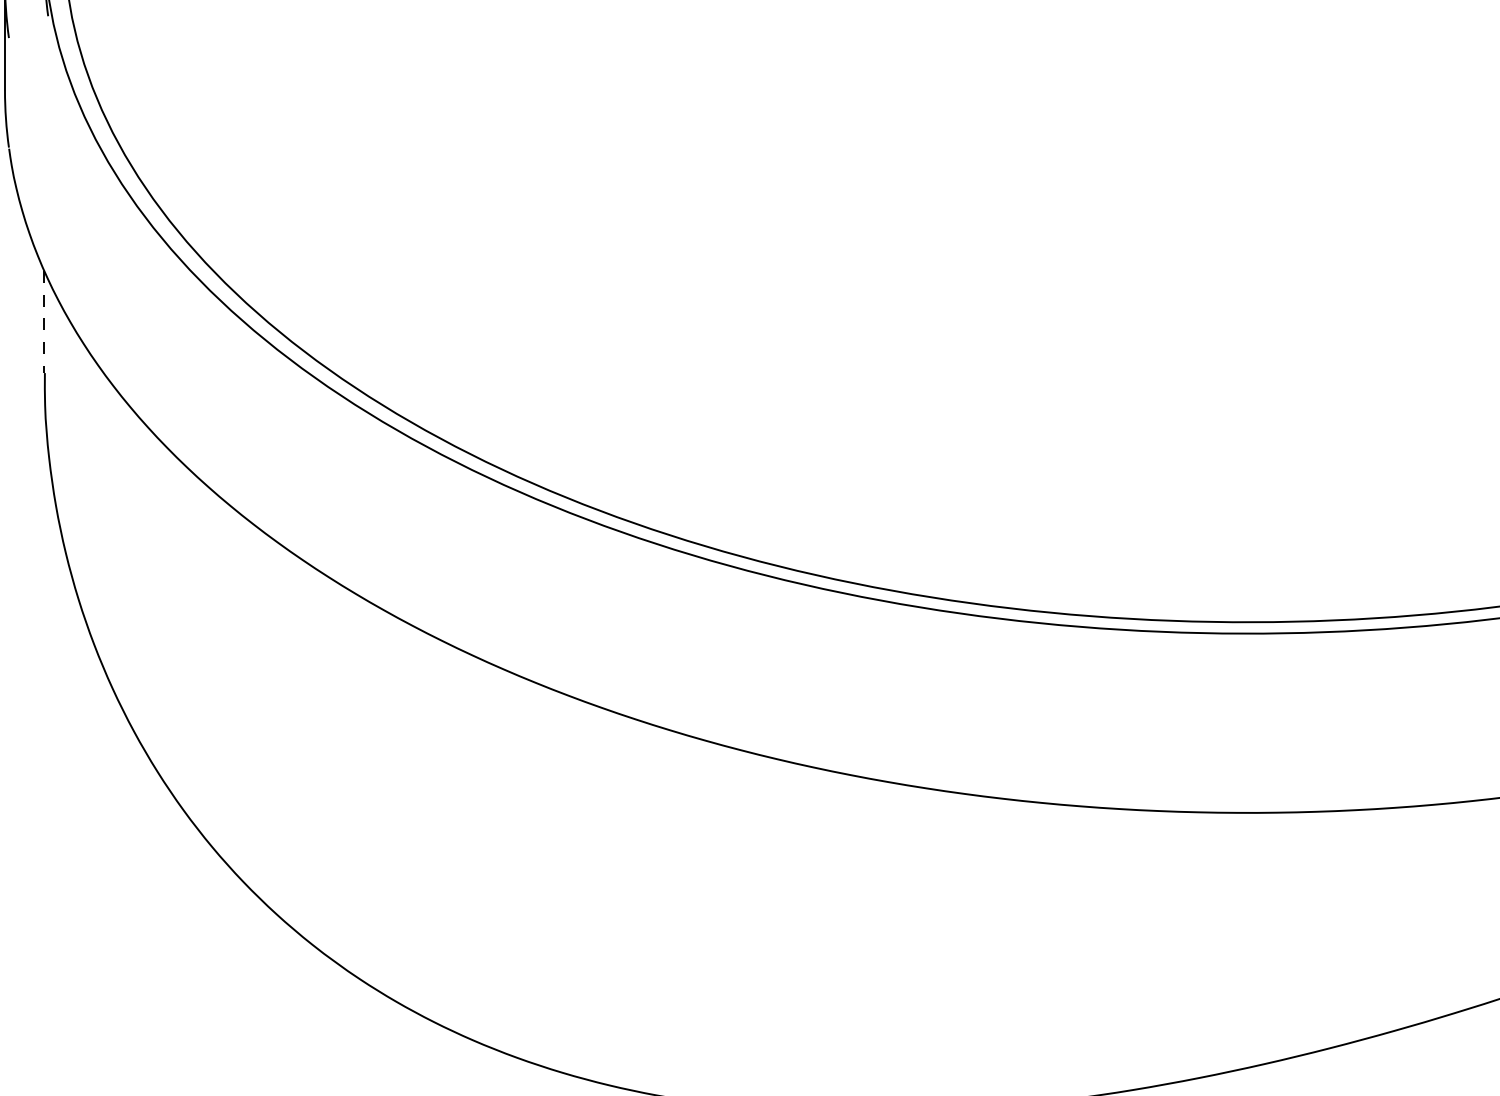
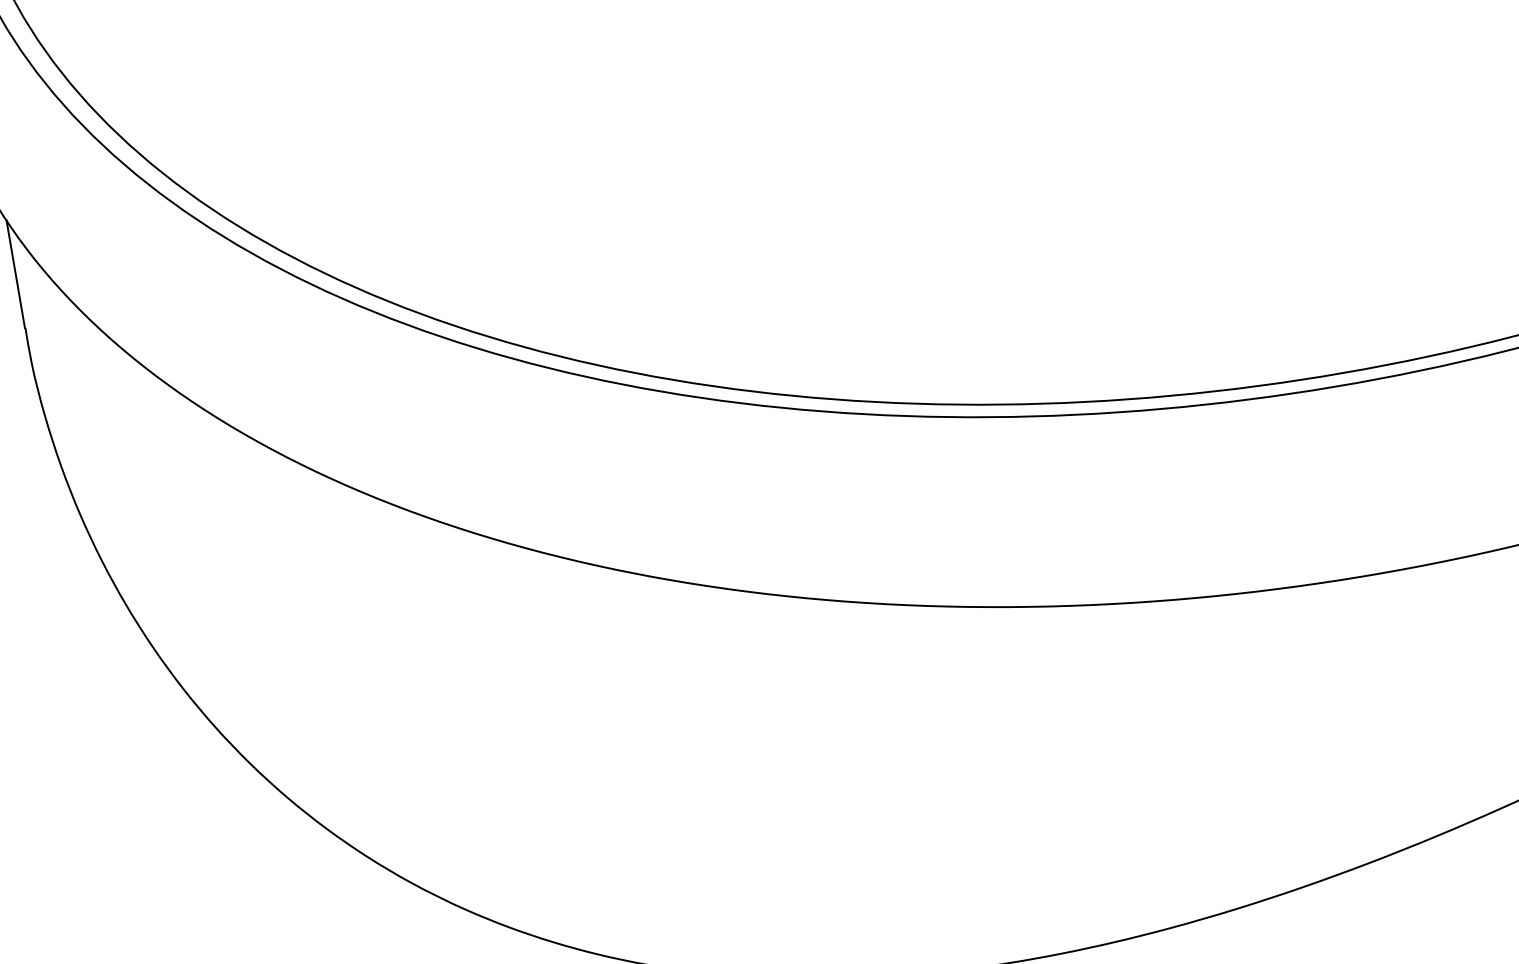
line: (44, 322) -> (15, 274), dashed -> solid

